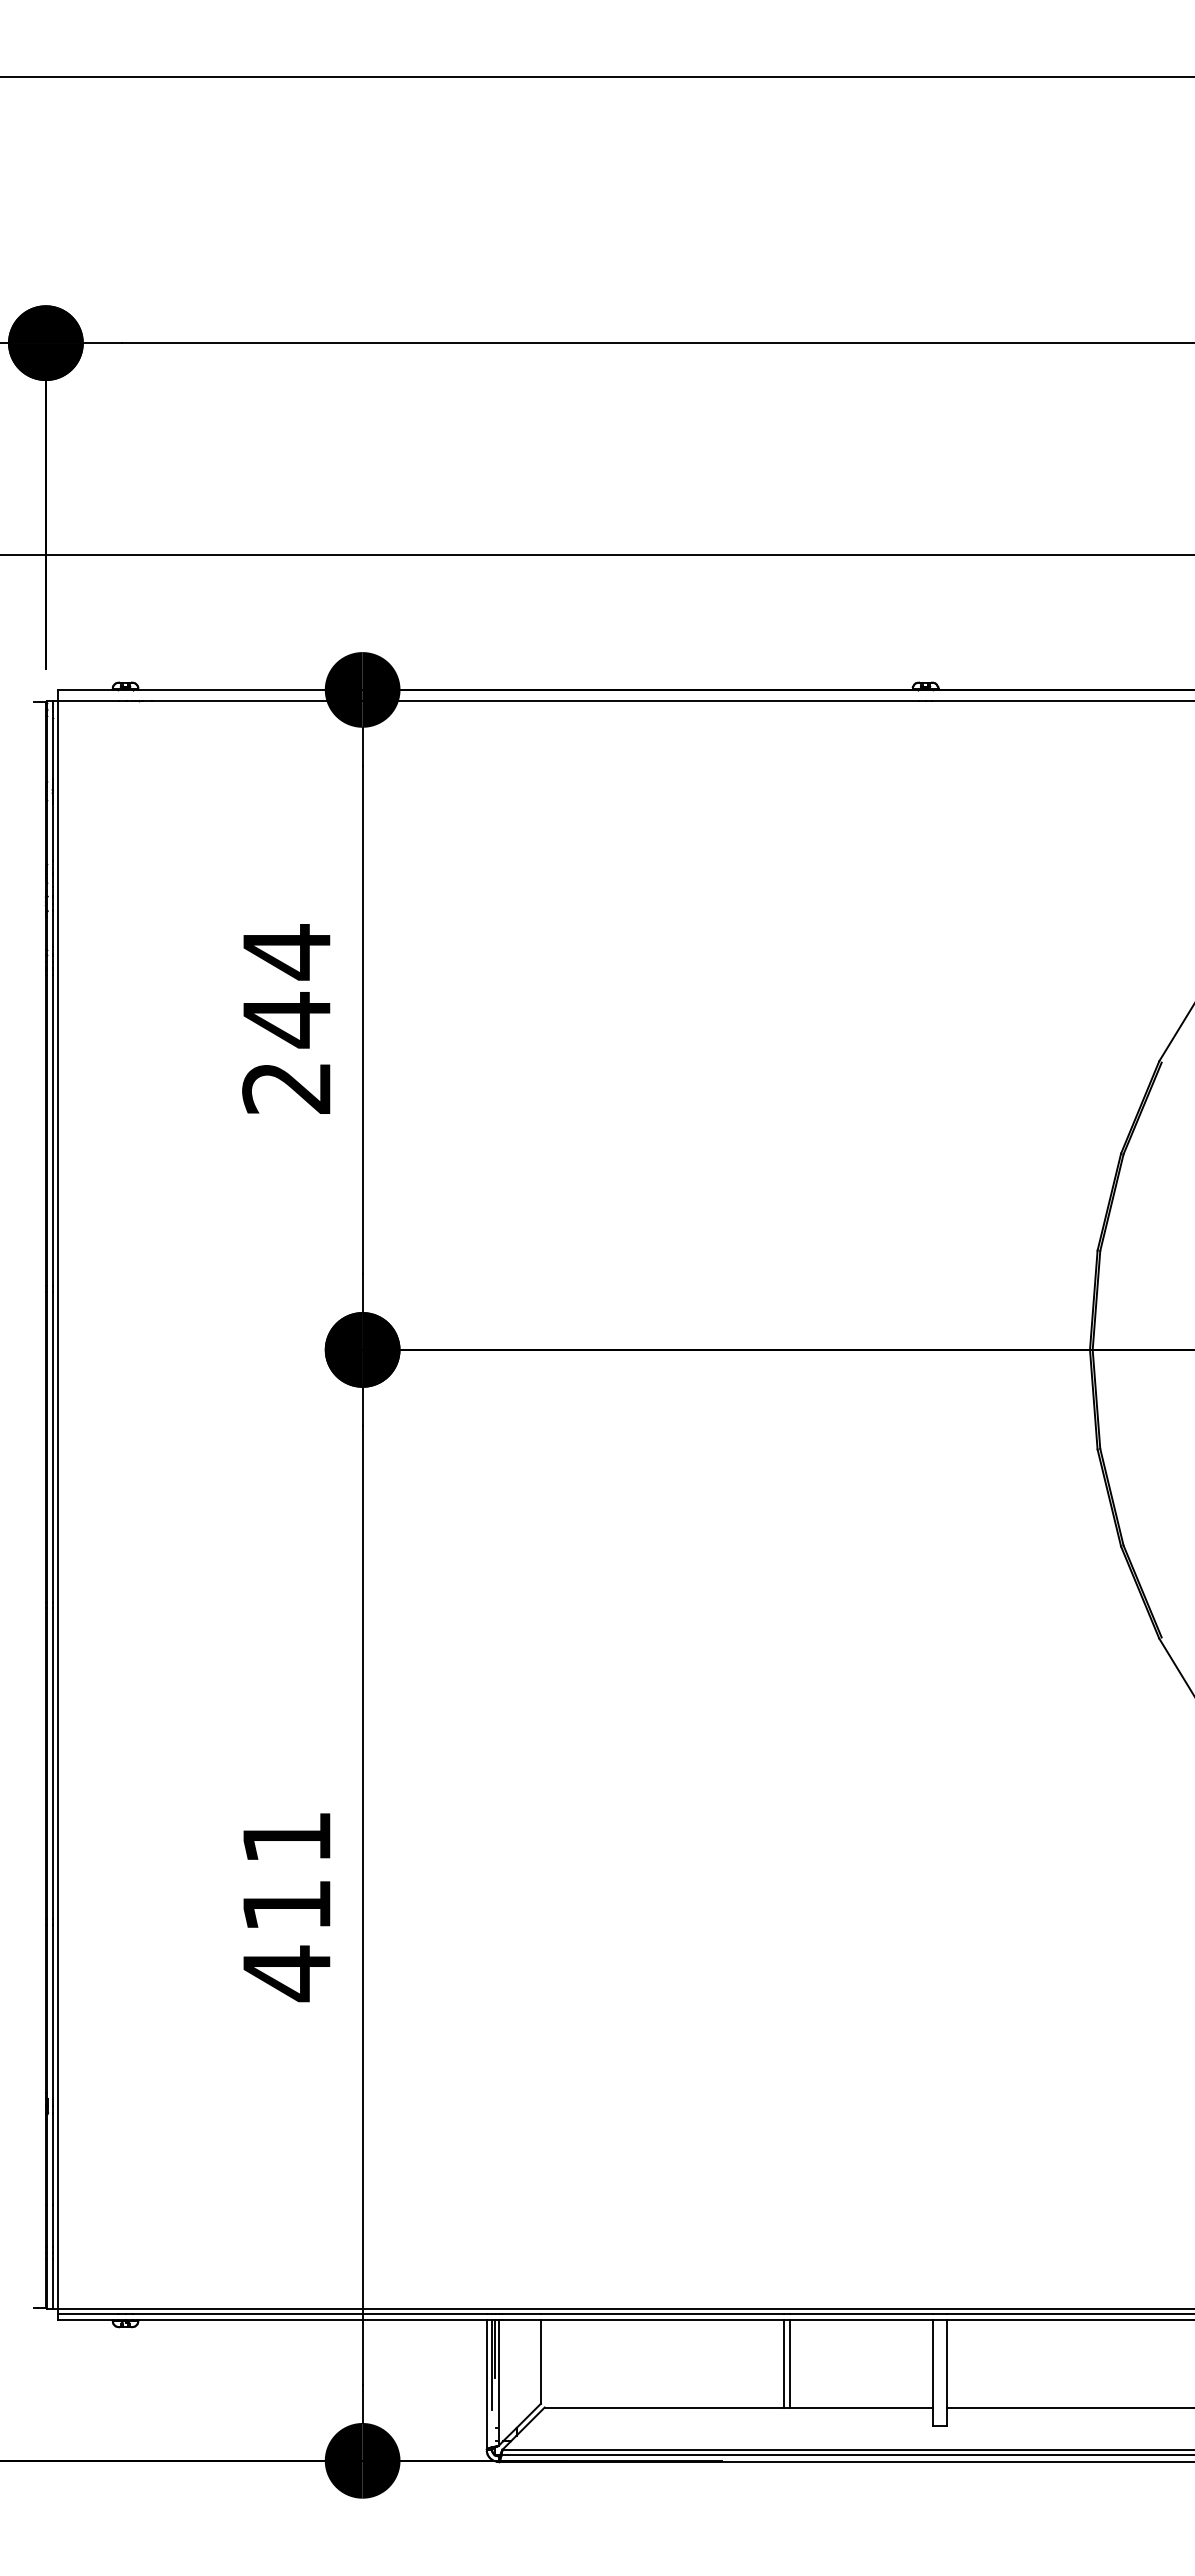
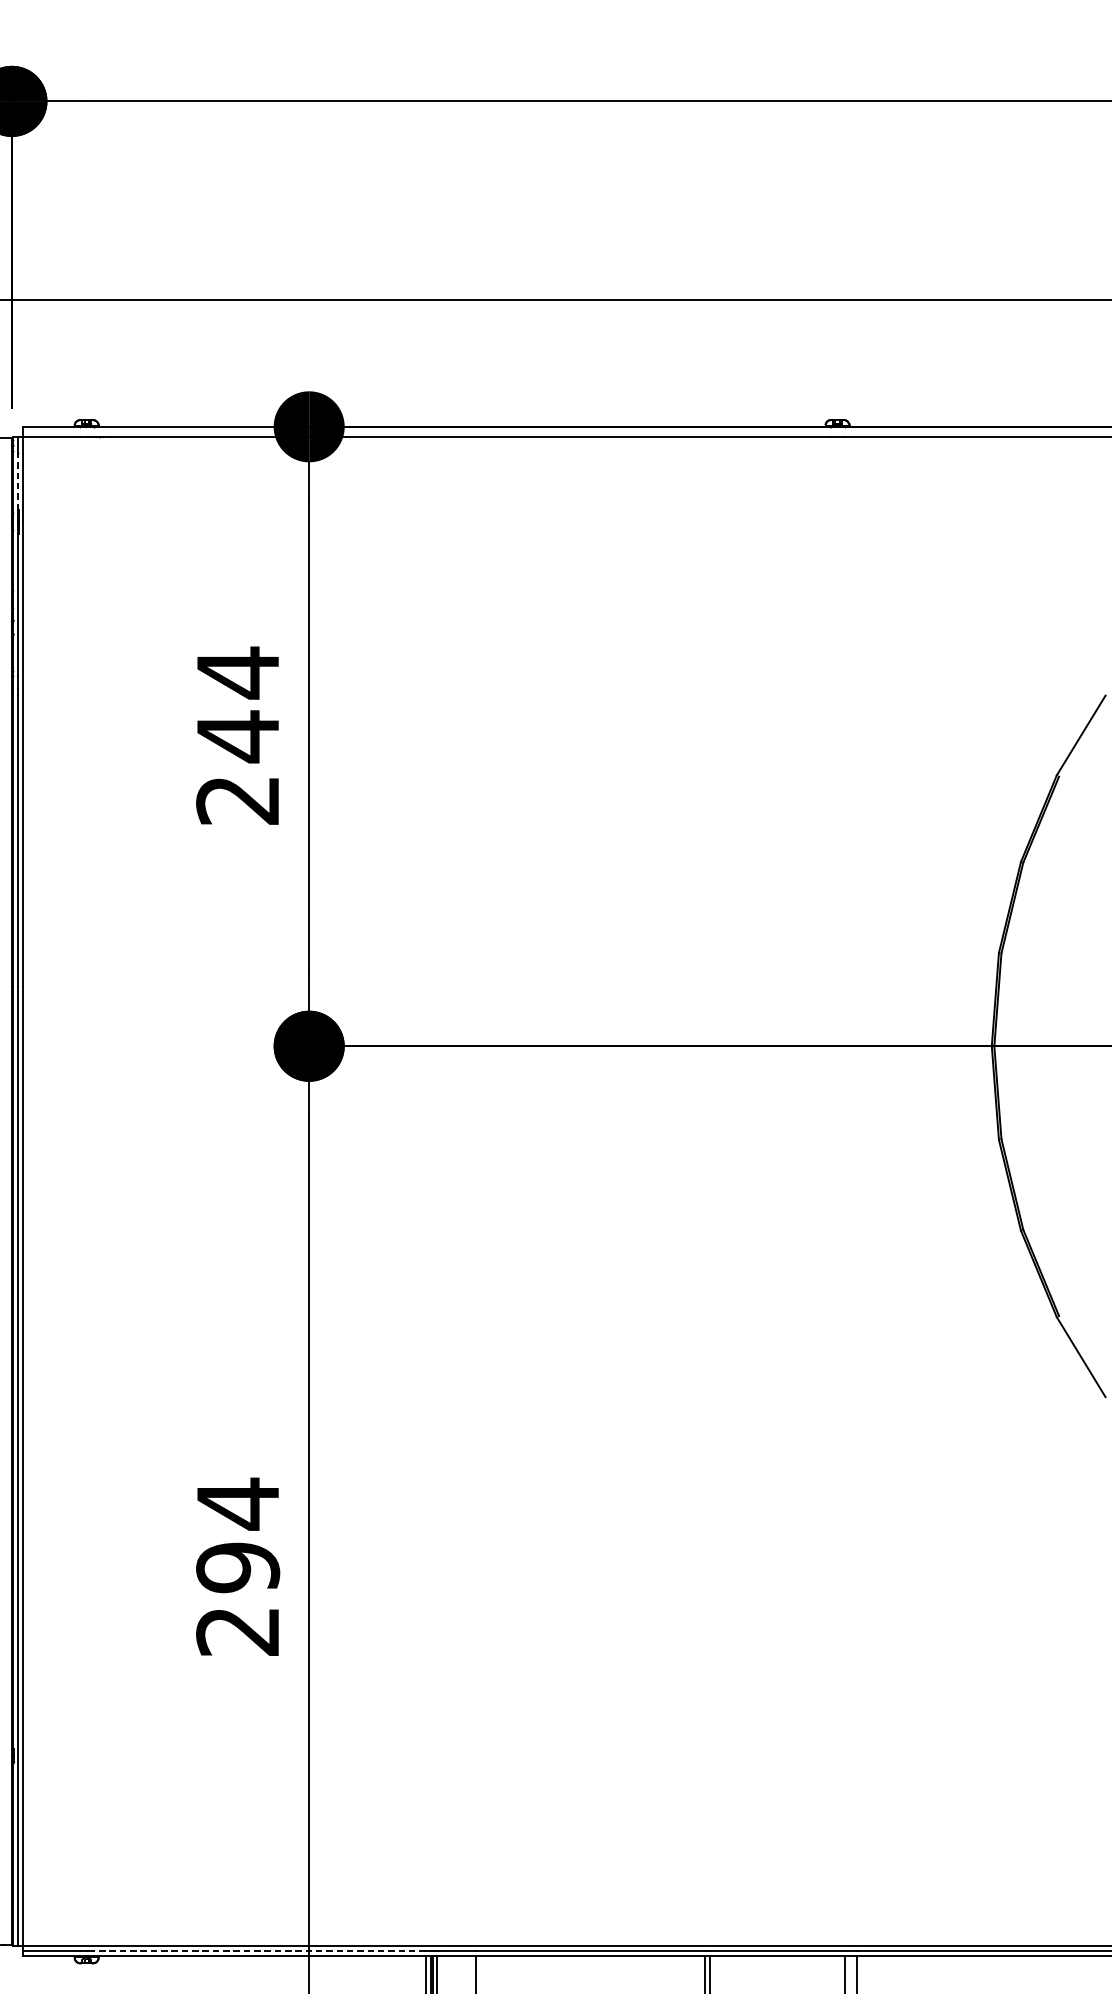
line: (52, 748) -> (18, 481), solid -> dashed
text: (286, 1905) -> (237, 1567), 411 -> 294
line: (309, 2314) -> (259, 1951), solid -> dashed

